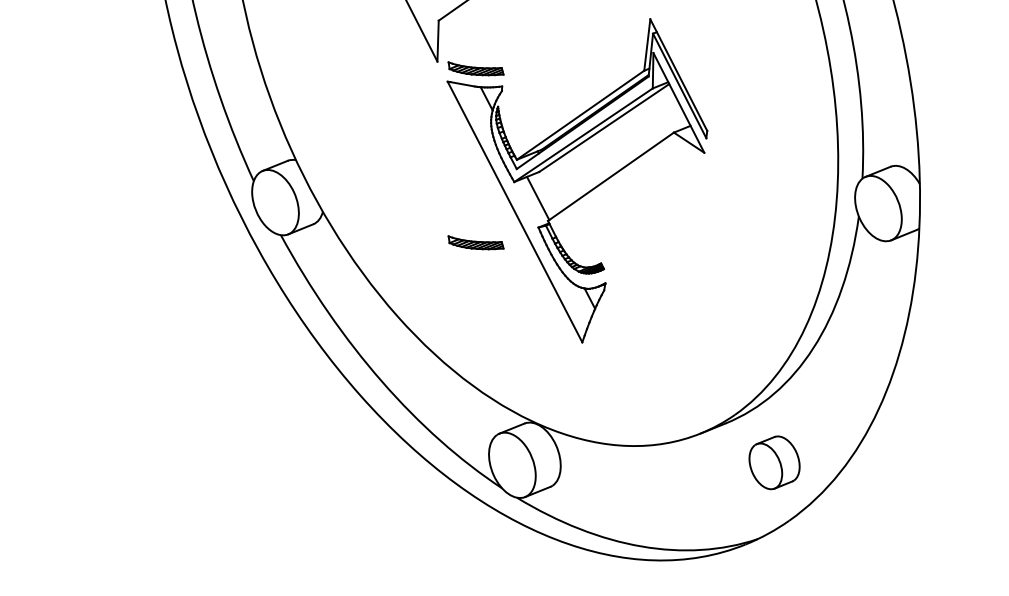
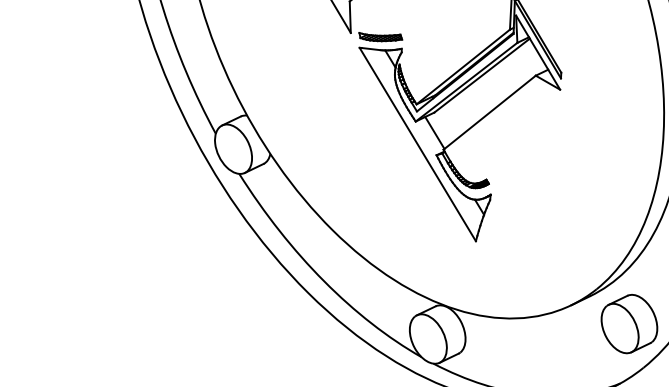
part: (475, 242) -> (388, 169), removed
part: (774, 462) -> (629, 323), size x1.43

